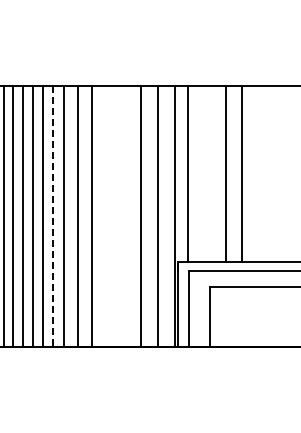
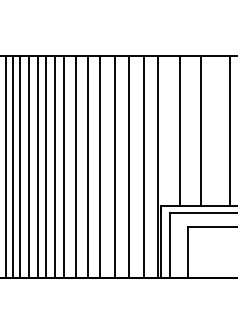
line: (188, 174) -> (180, 131), moved
line: (242, 174) -> (230, 131), moved
line: (53, 216) -> (55, 166), dashed -> solid
line: (106, 216) -> (100, 166), added
line: (123, 216) -> (114, 166), added

